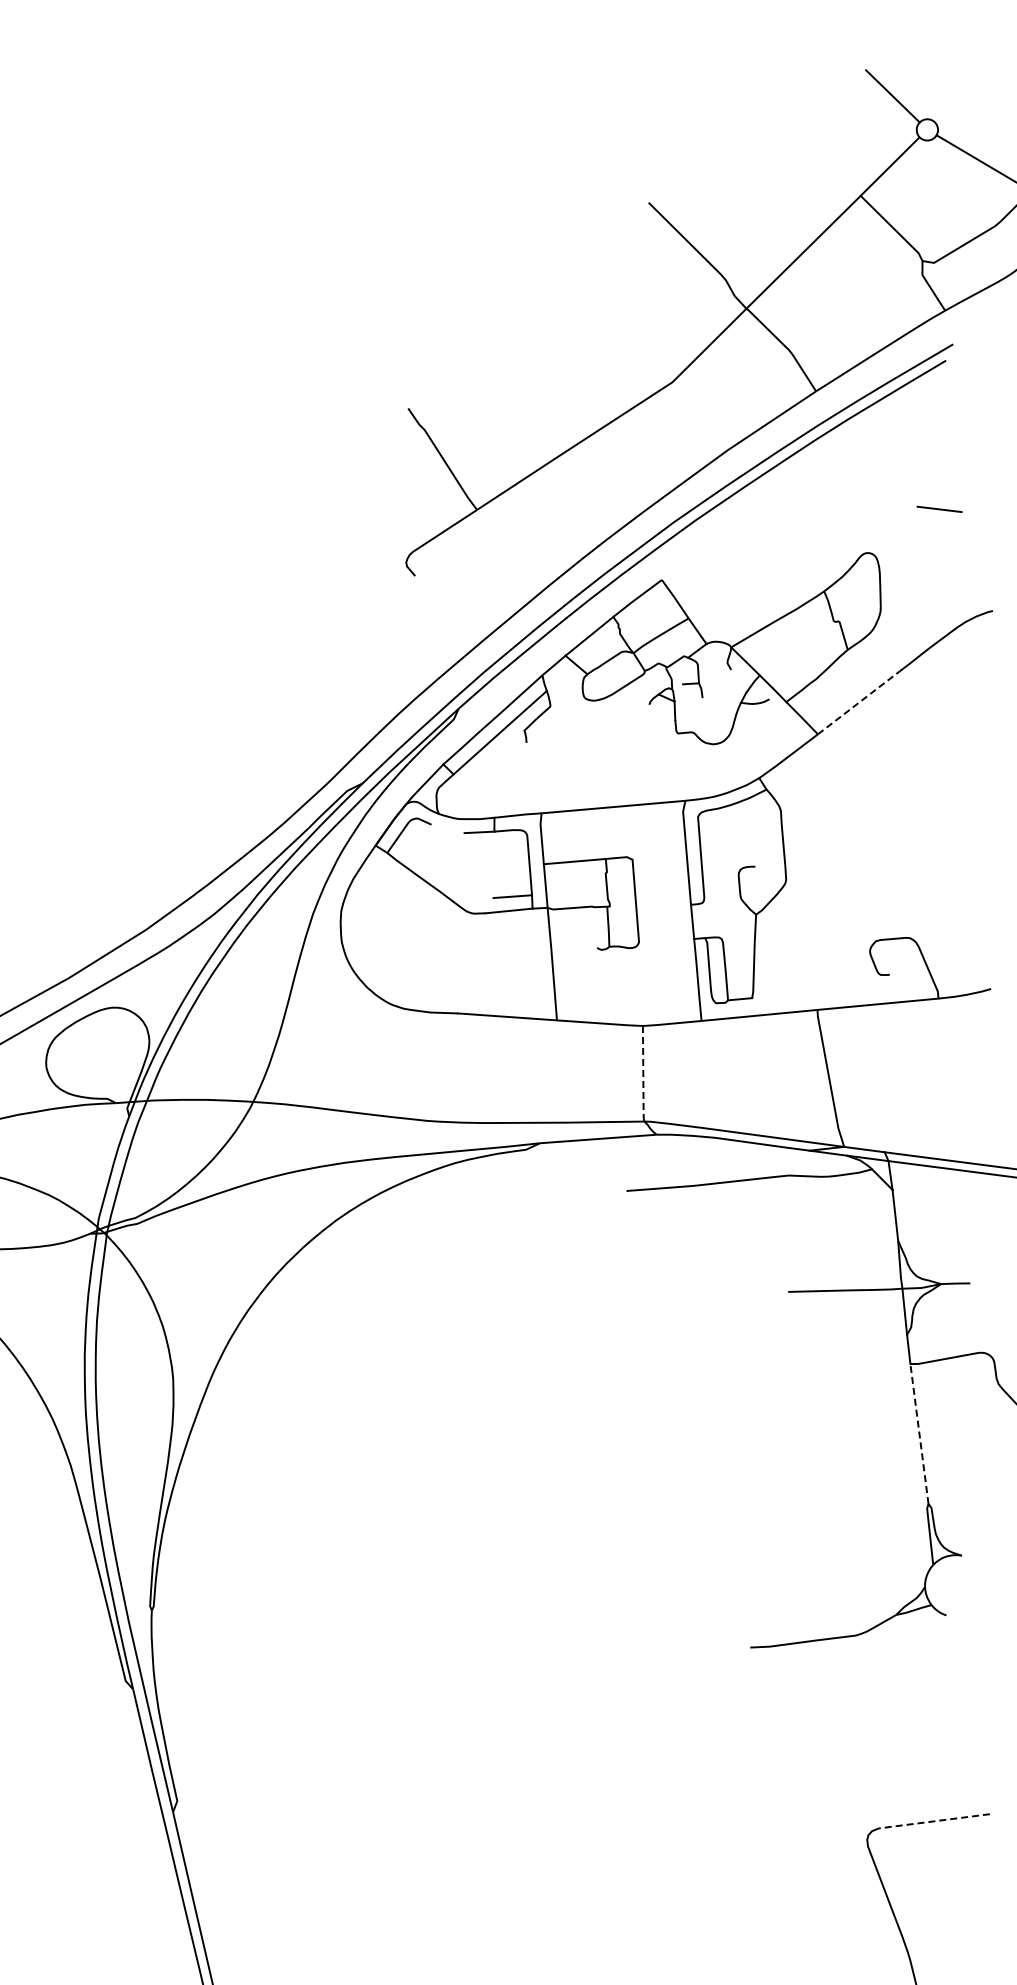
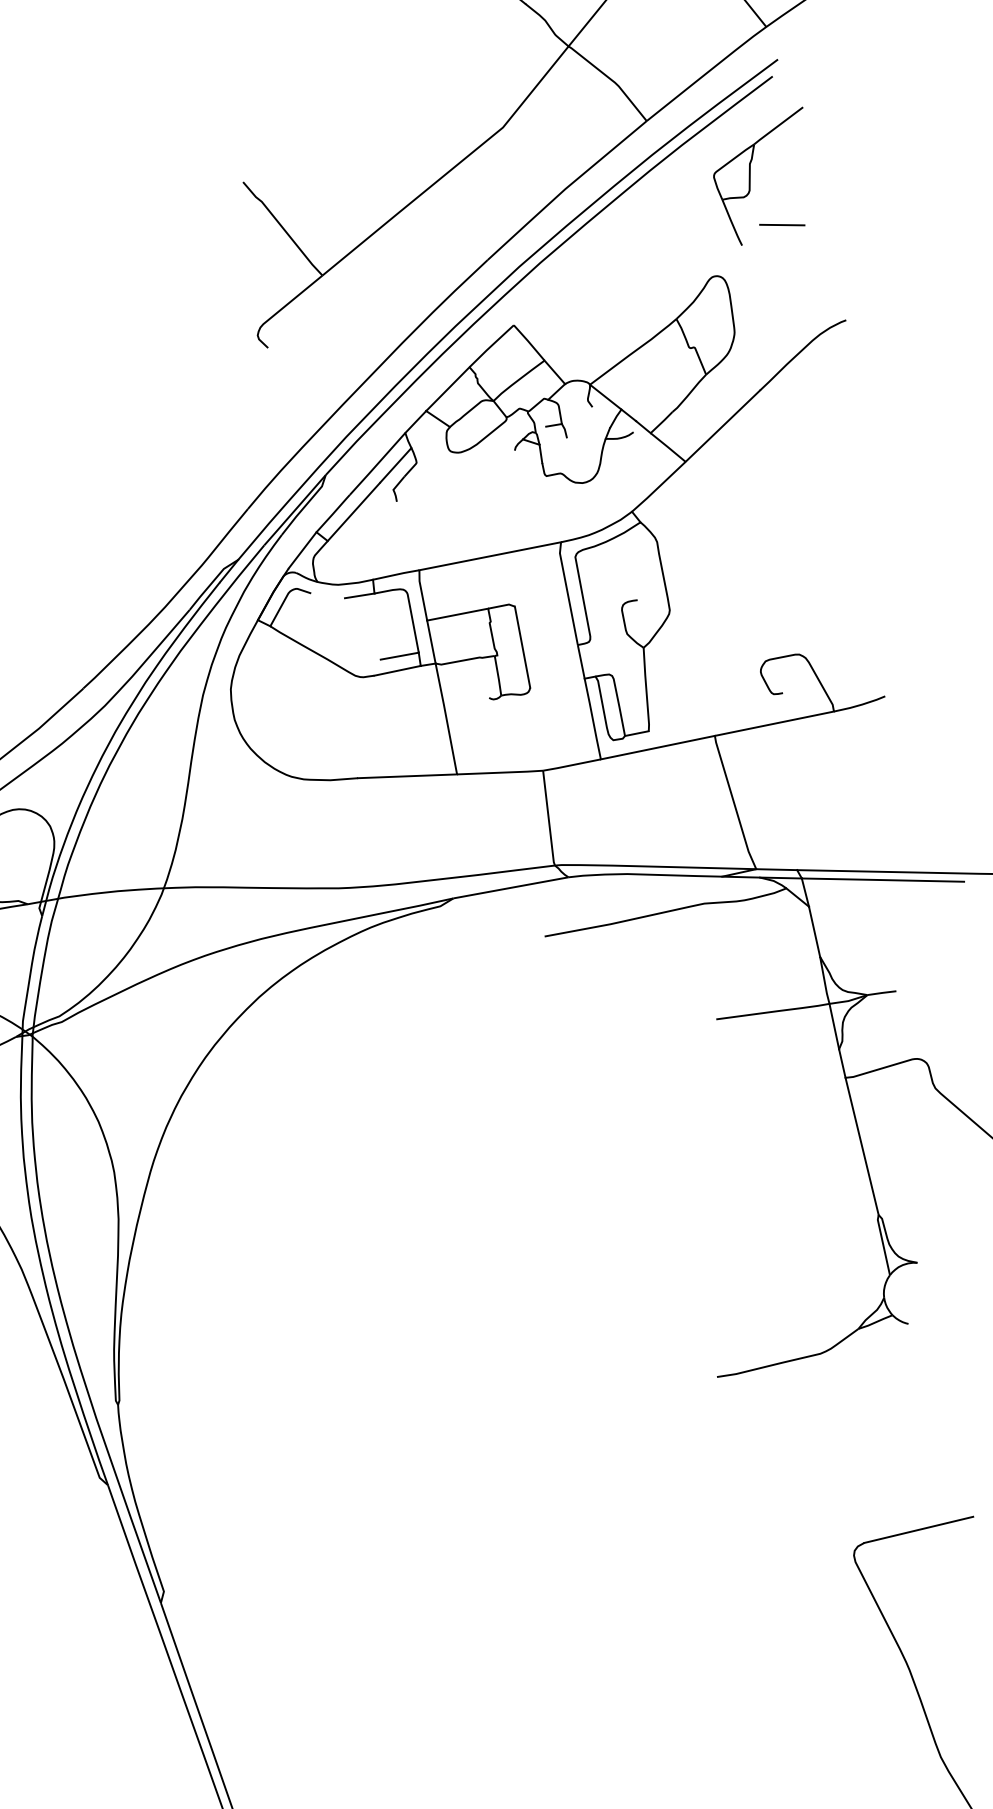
part: (913, 459) -> (750, 178), added
line: (858, 702) -> (722, 425), dashed -> solid
line: (643, 1074) -> (548, 818), dashed -> solid
line: (919, 1433) -> (862, 1145), dashed -> solid
line: (934, 1821) -> (918, 1530), dashed -> solid

